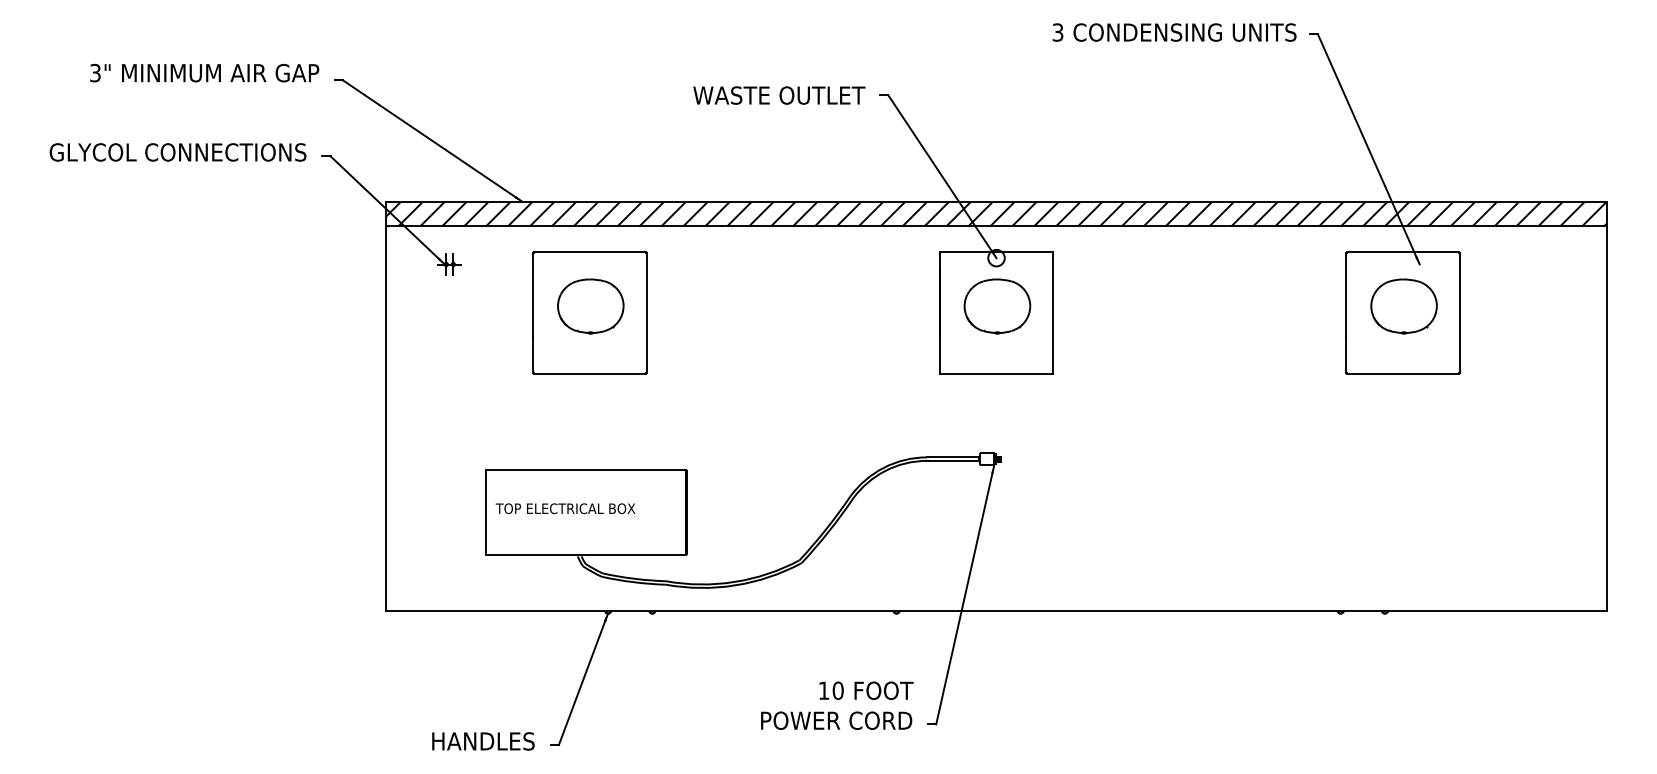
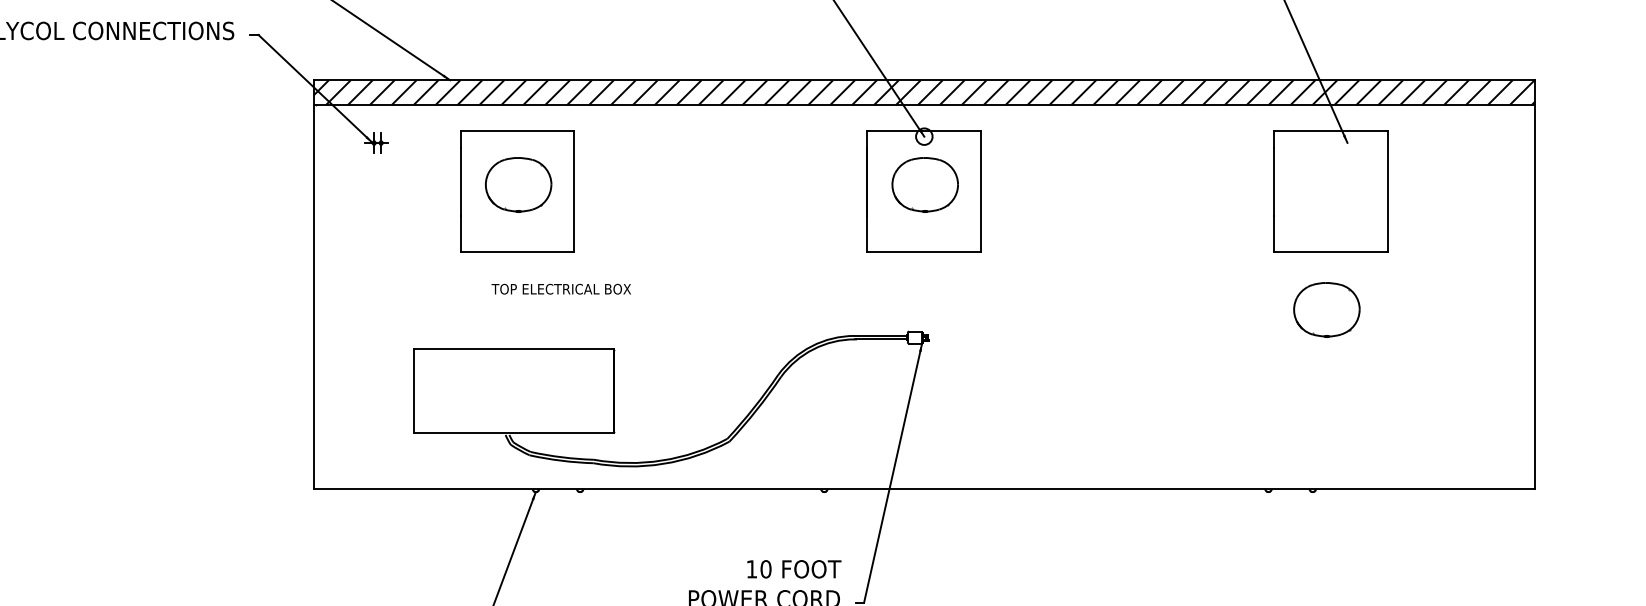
part: (1403, 306) -> (1326, 310), moved
text: (565, 508) -> (561, 289), moved

